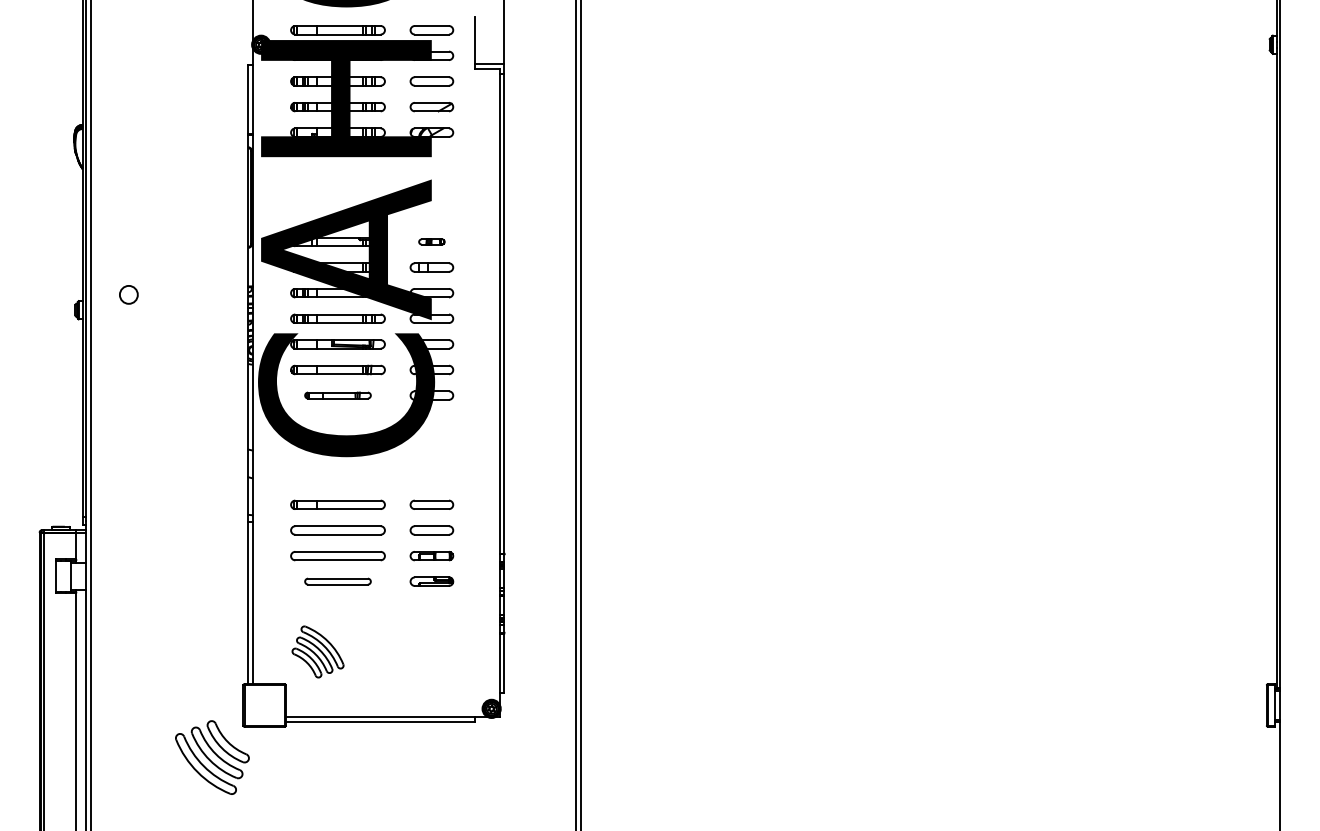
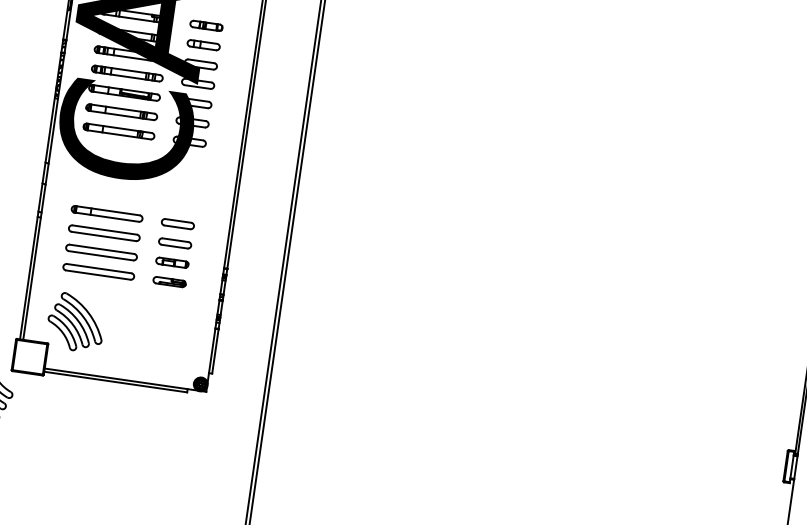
part: (431, 241) -> (206, 25), size x1.67
part: (337, 395) -> (118, 131), size x1.43
part: (337, 581) -> (98, 271), size x1.43
part: (317, 651) -> (75, 322), size x1.43

